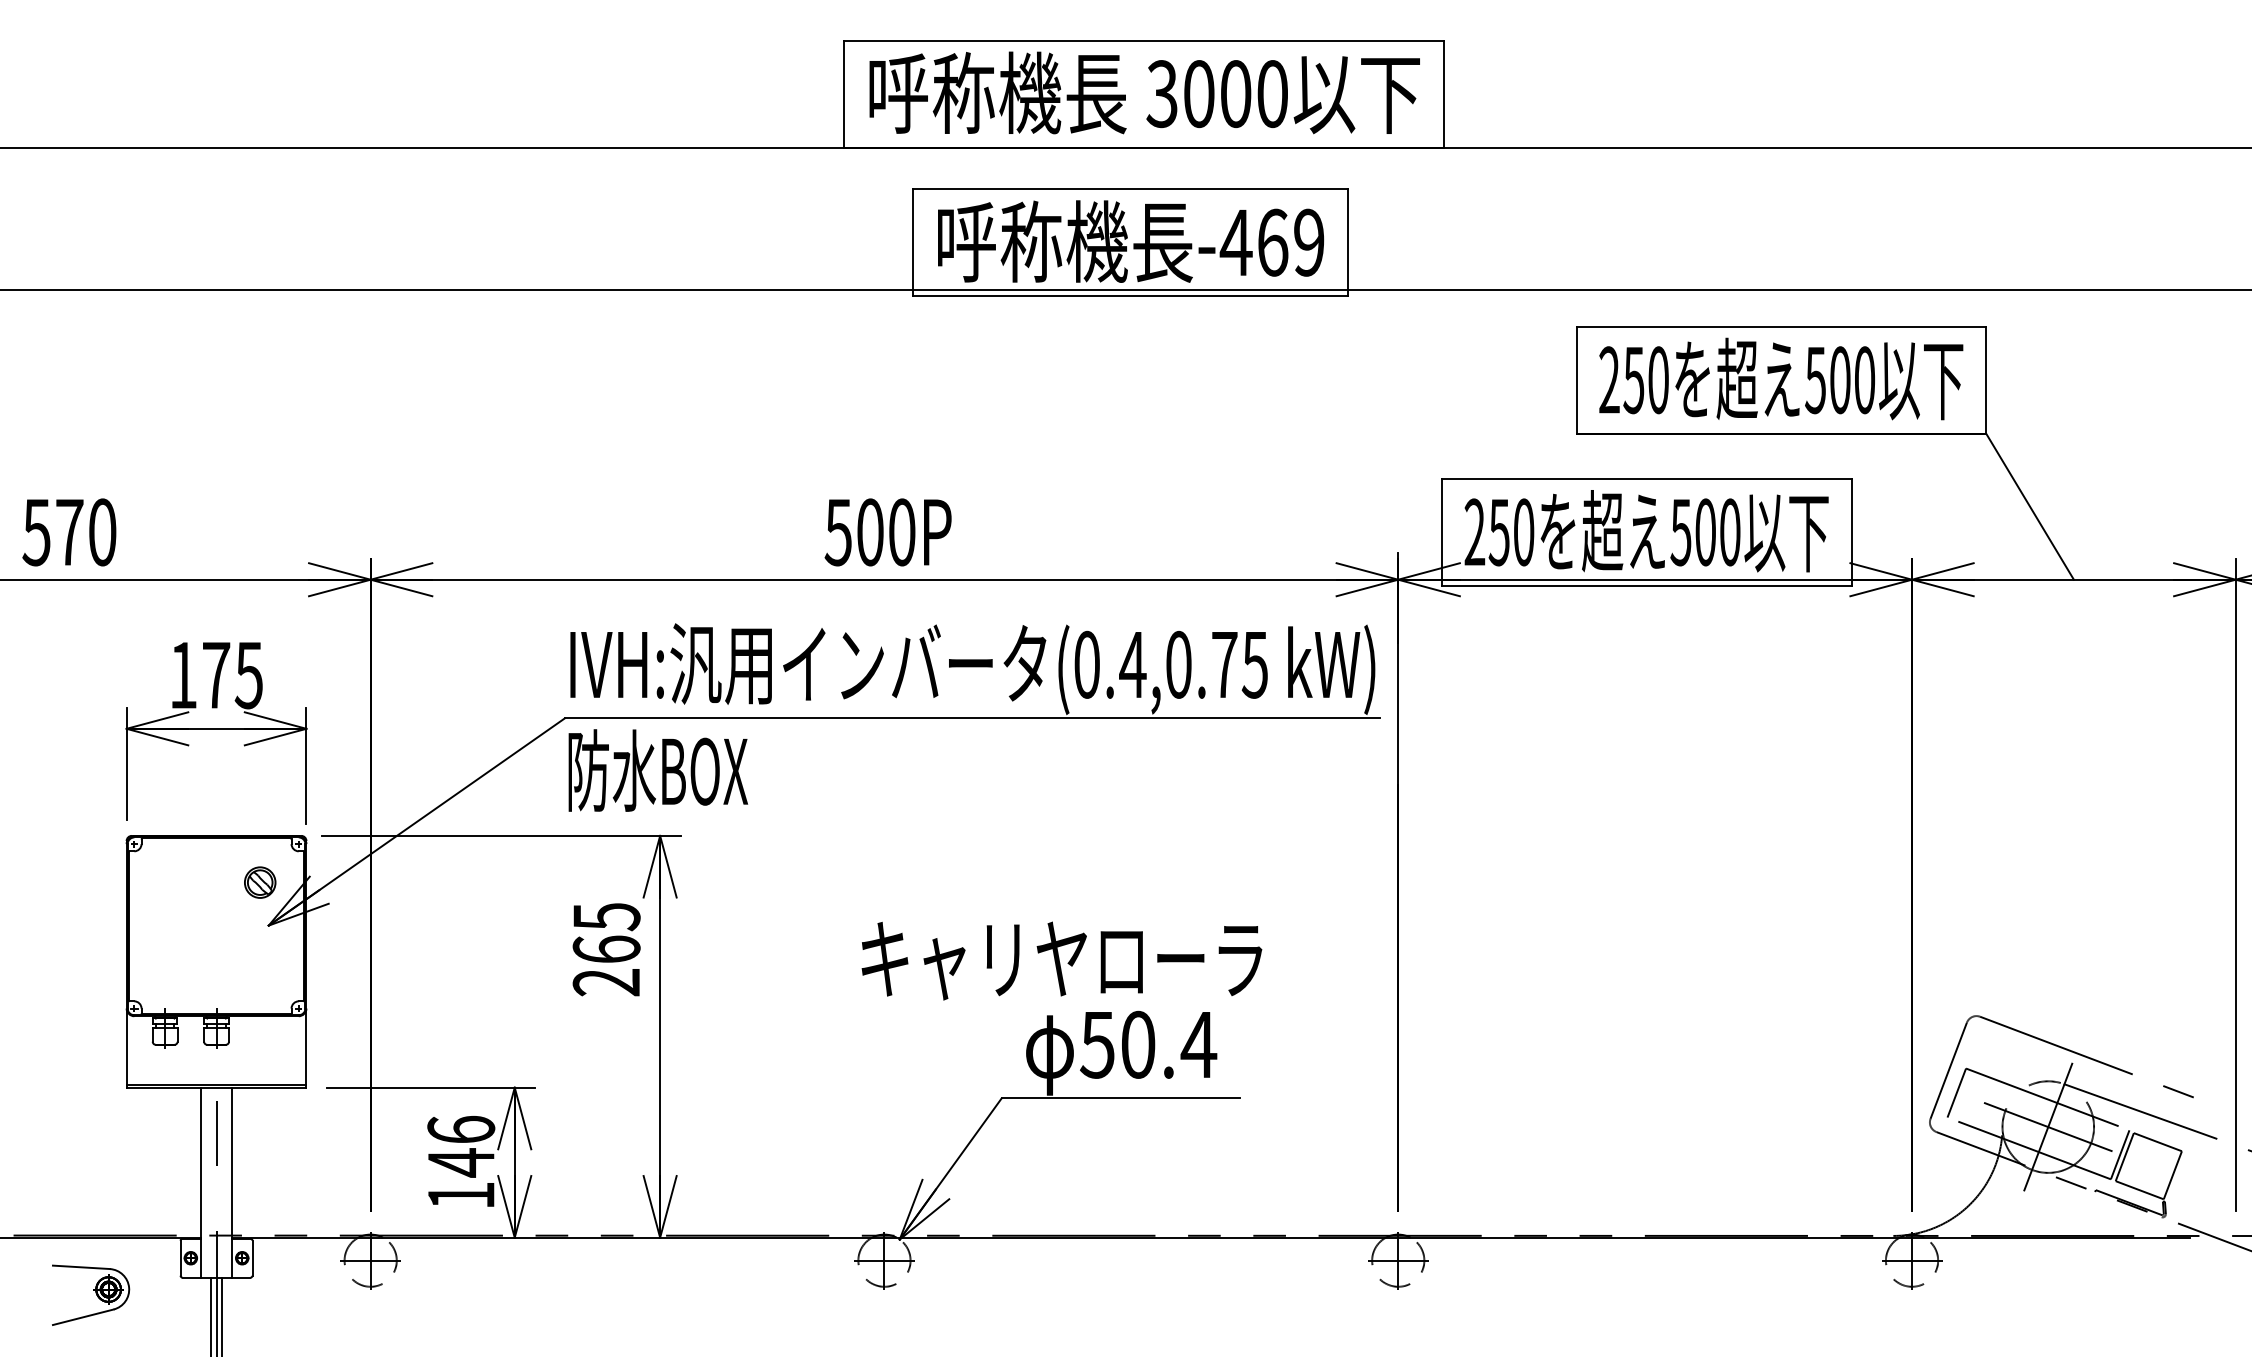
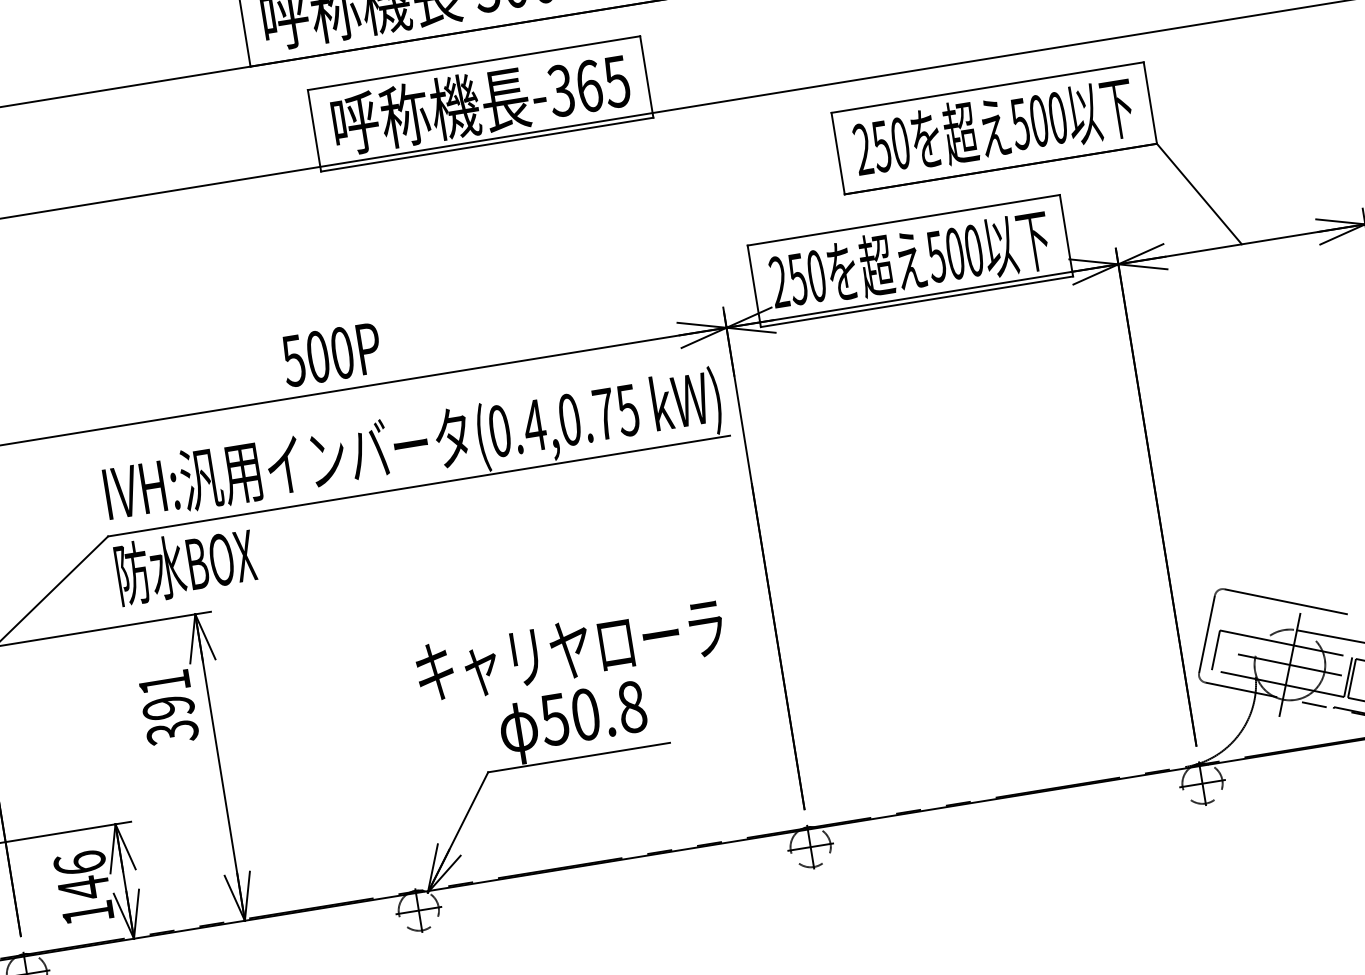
text: (1271, 242) -> (588, 86), -469 -> -365
text: (606, 949) -> (168, 707), 265 -> 391
text: (1061, 960) -> (570, 651), moved
text: (1198, 1044) -> (631, 706), 50.4 -> 50.8

